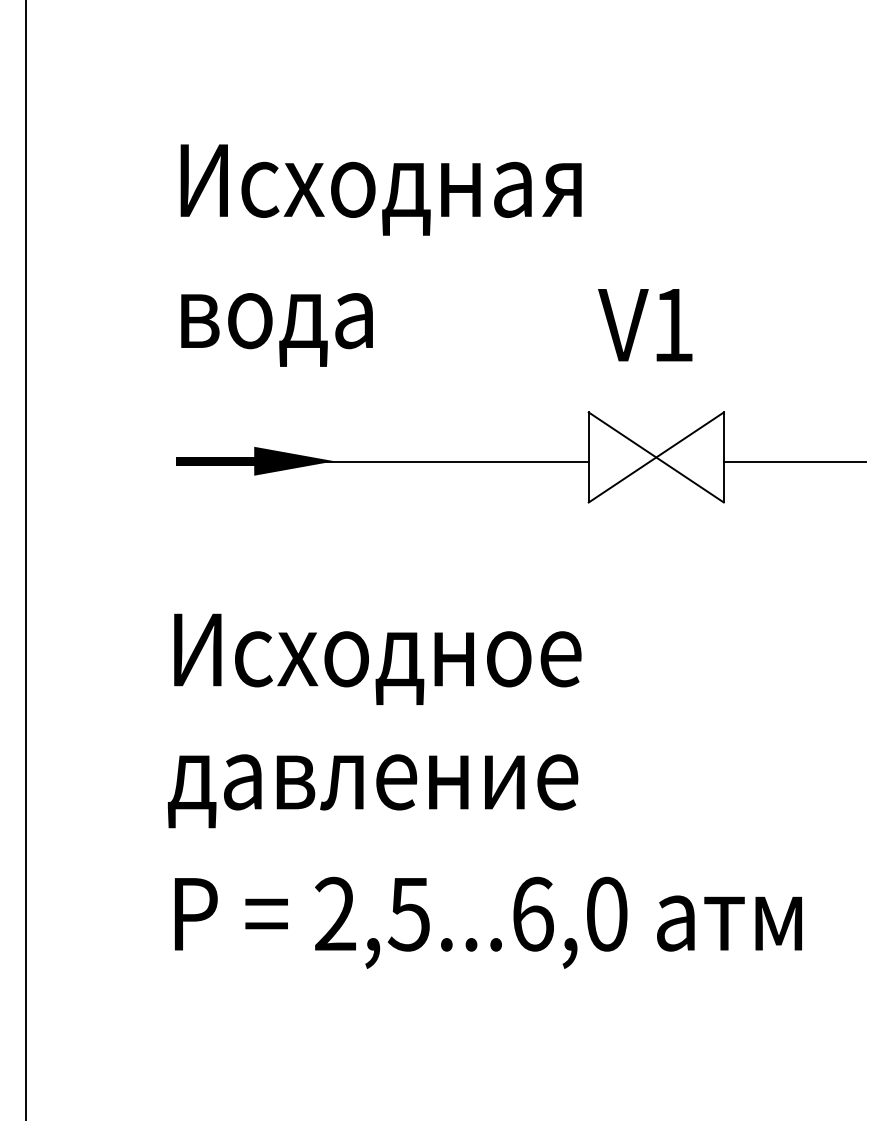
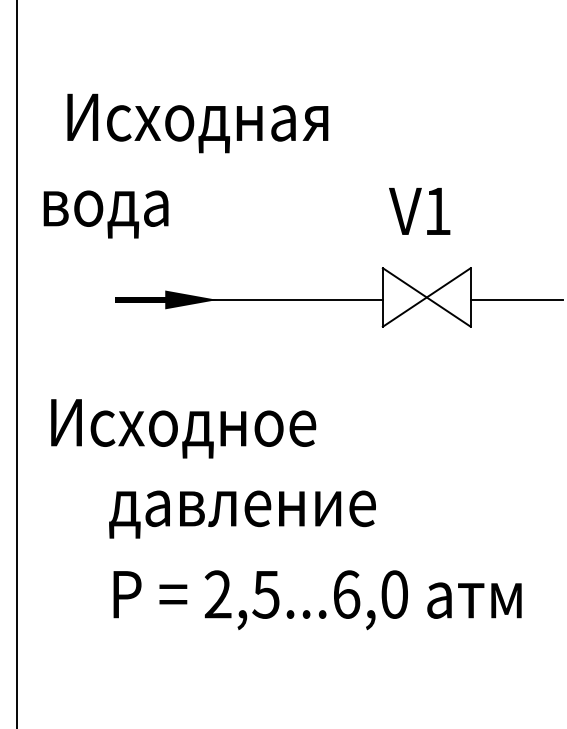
text: (380, 190) -> (197, 123), moved
text: (276, 329) -> (105, 214), moved
text: (377, 658) -> (183, 428), moved

